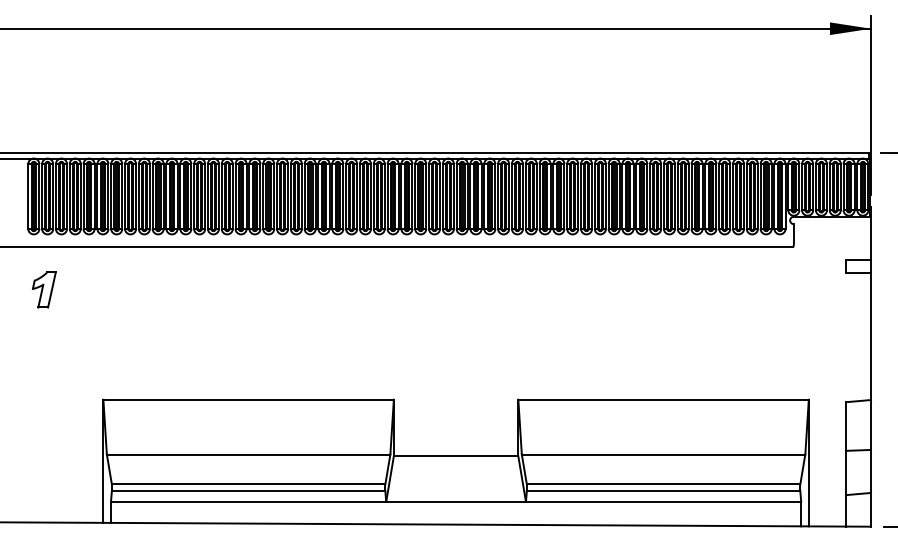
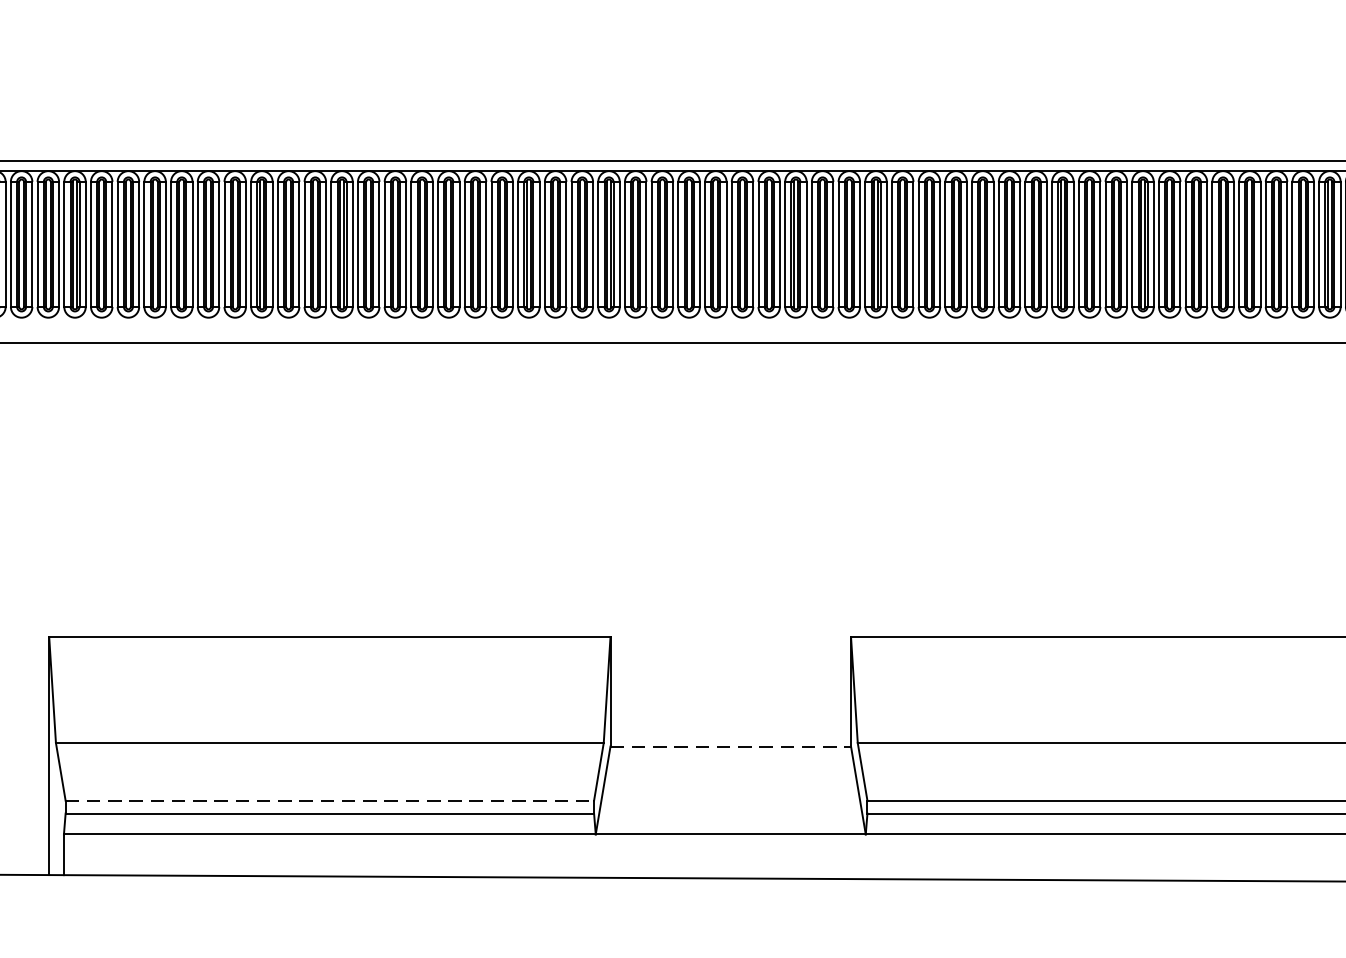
line: (456, 456) -> (731, 746), solid -> dashed
line: (248, 484) -> (329, 800), solid -> dashed

